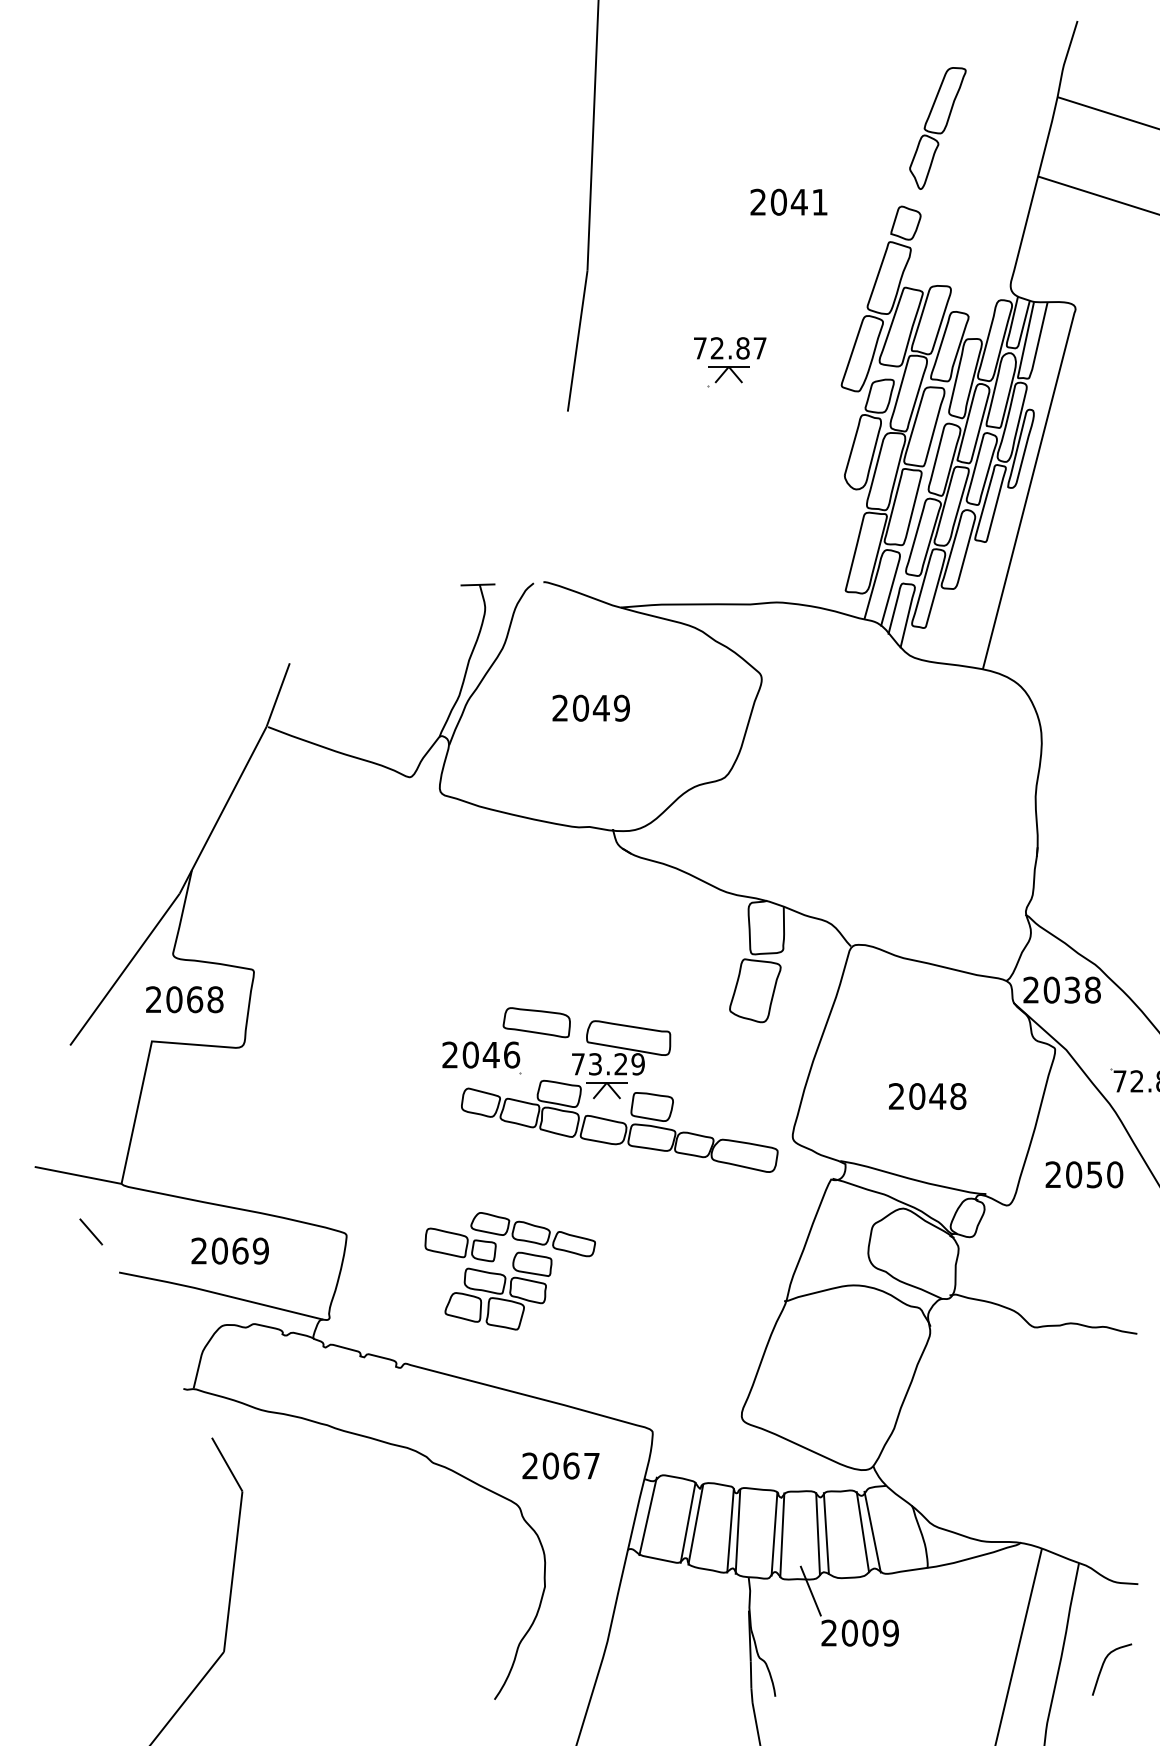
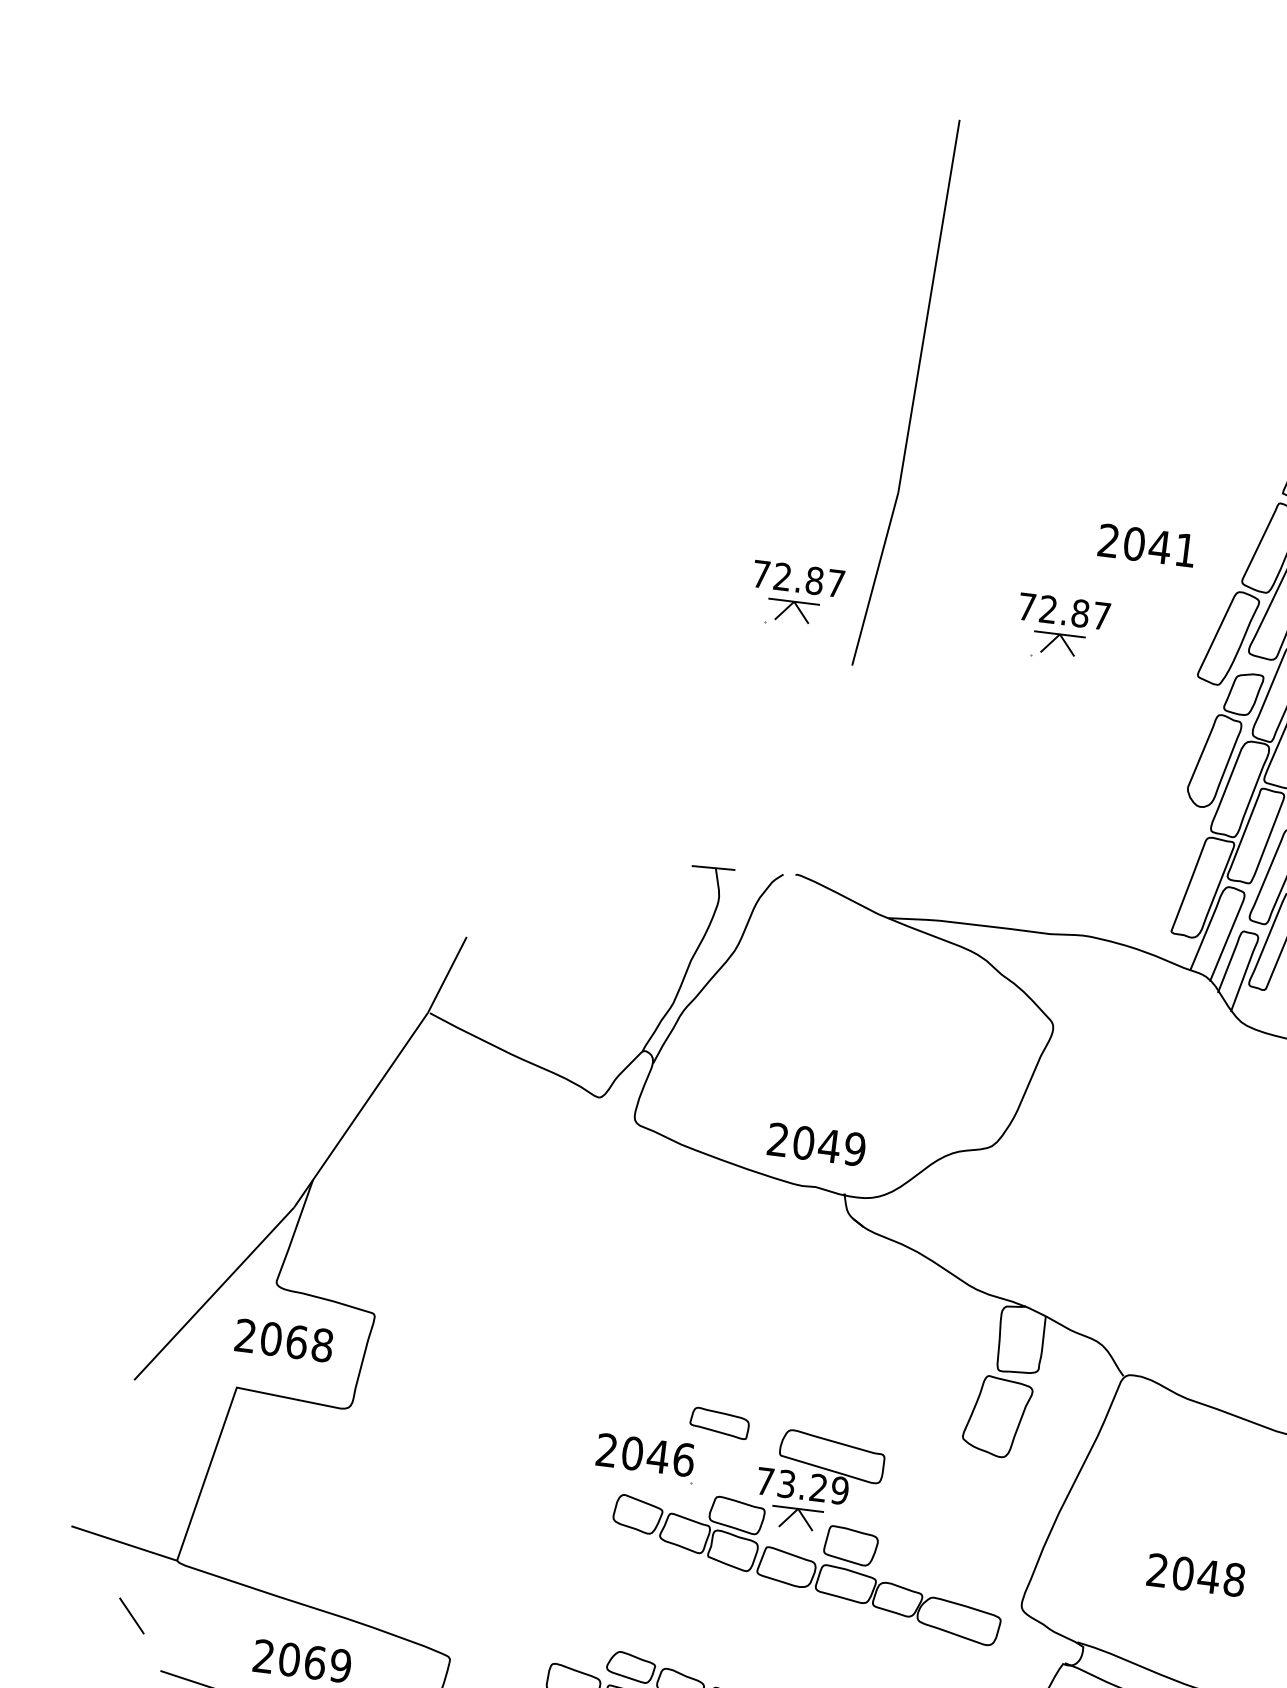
text: (788, 201) -> (1146, 544), moved
part: (517, 362) -> (796, 596), added
text: (590, 707) -> (815, 1143), moved
part: (536, 1022) -> (719, 1422), size x0.7

